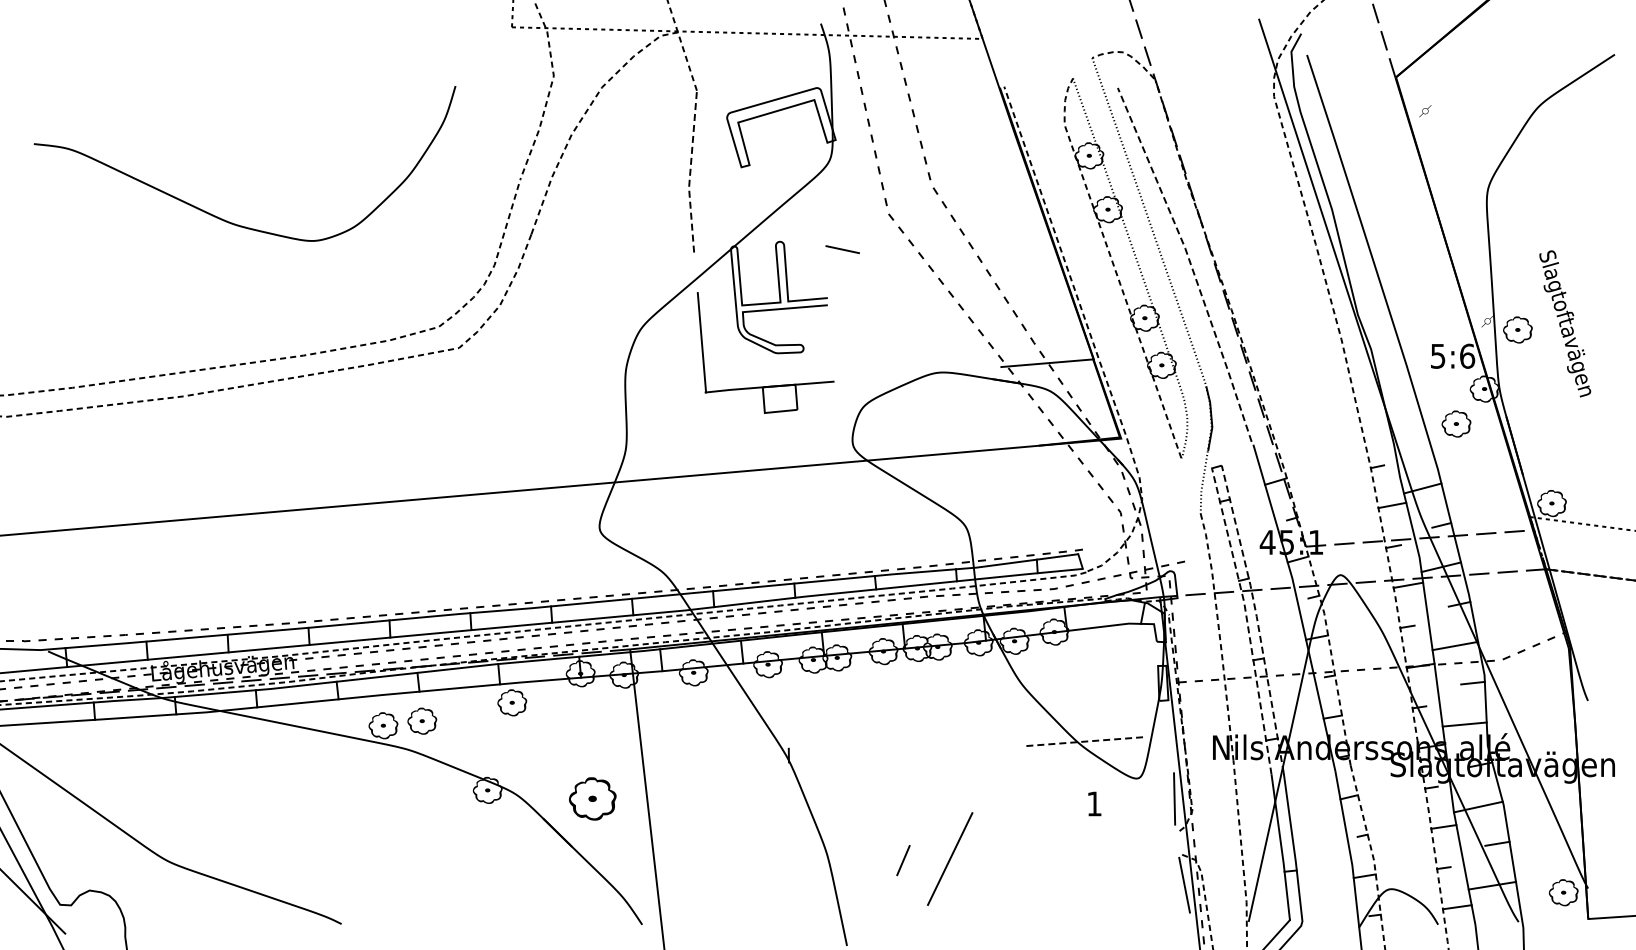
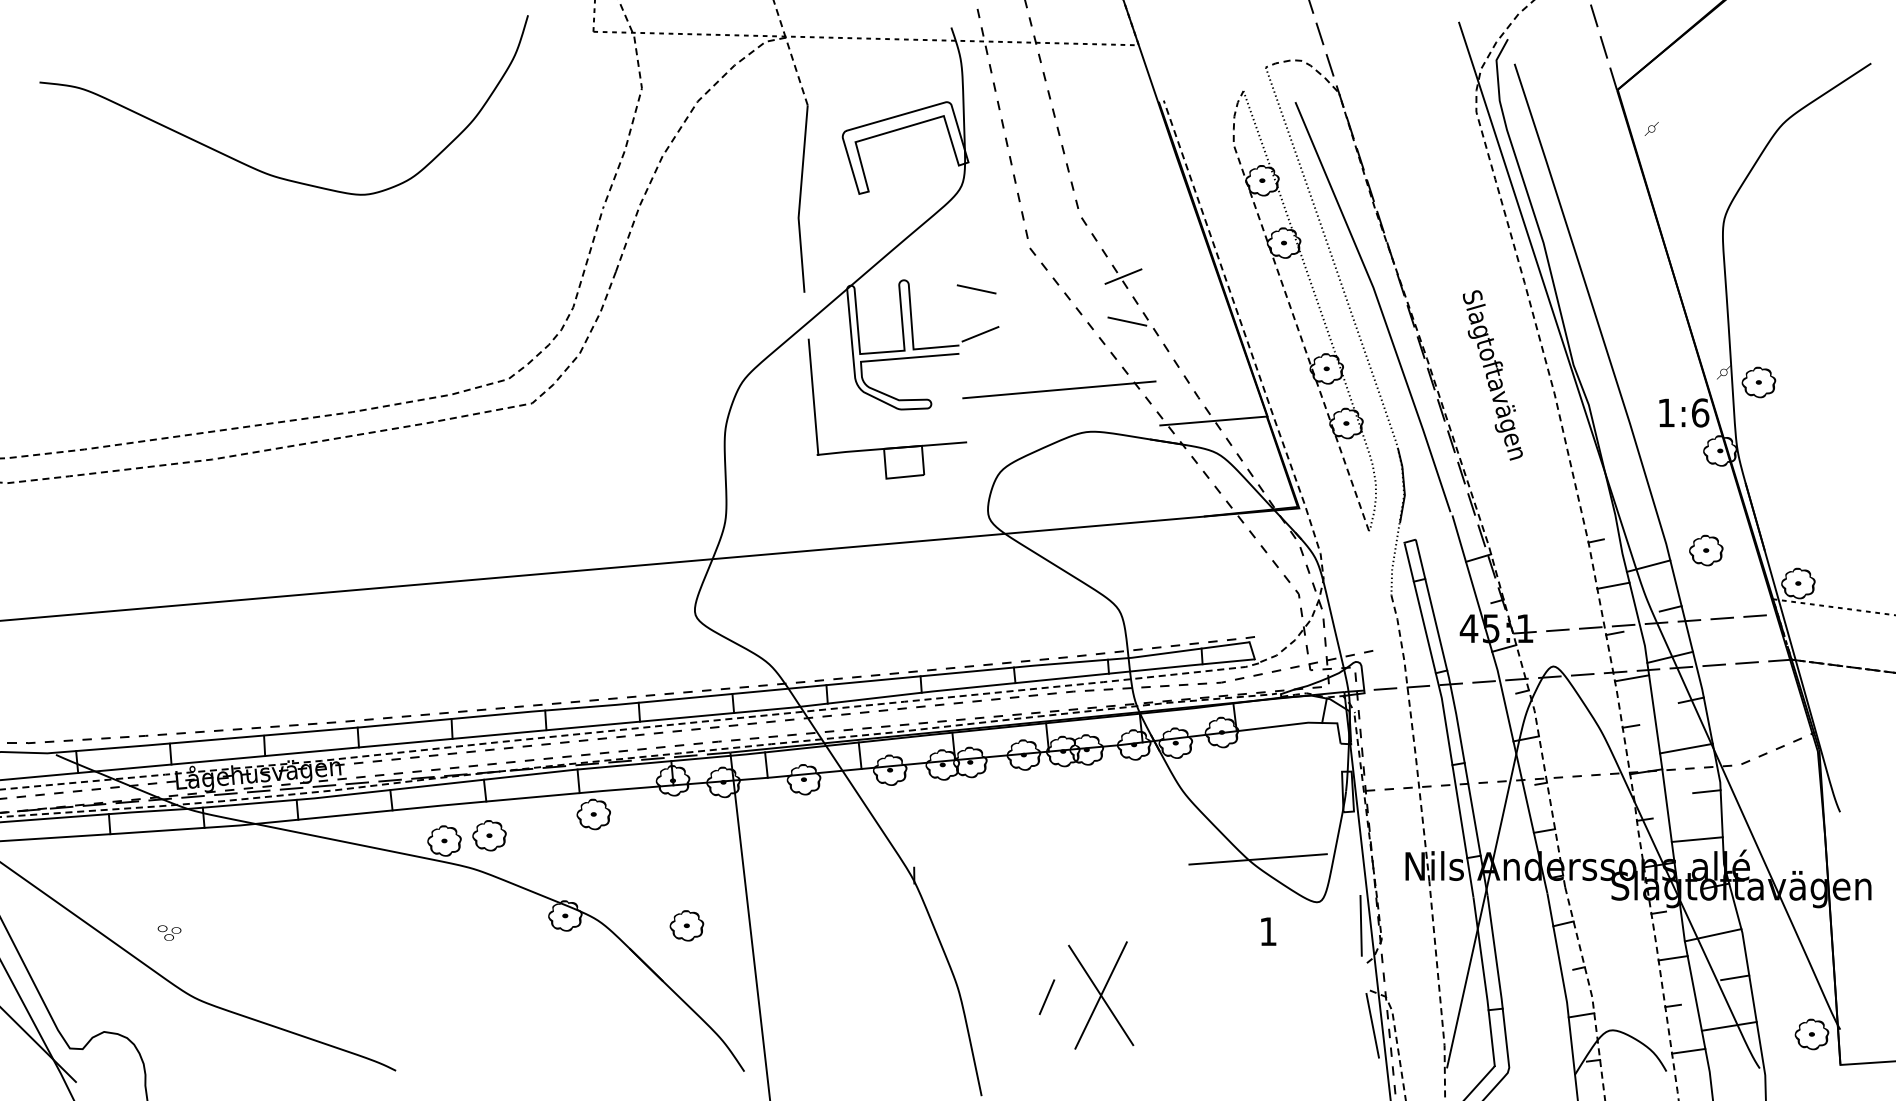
line: (690, 172) -> (800, 200), dashed -> solid
curve: (220, 217) -> (255, 167), moved
line: (969, 238) -> (1123, 276), added
line: (1190, 263) -> (1379, 305), dashed -> solid
line: (972, 276) -> (1127, 320), added
line: (845, 288) -> (979, 334), added
text: (1565, 323) -> (1493, 374), moved
line: (914, 336) -> (1059, 390), added
text: (1438, 356) -> (1666, 413), 5:6 -> 1:6
part: (1456, 423) -> (1706, 549), moved
line: (1256, 617) -> (1456, 715), dashed -> solid
line: (1247, 620) -> (1445, 719), dashed -> solid
line: (1086, 741) -> (1259, 859), dashed -> solid
part: (592, 798) -> (686, 925), size x0.62
part: (146, 804) -> (170, 932), added
line: (949, 858) -> (1100, 994), added

